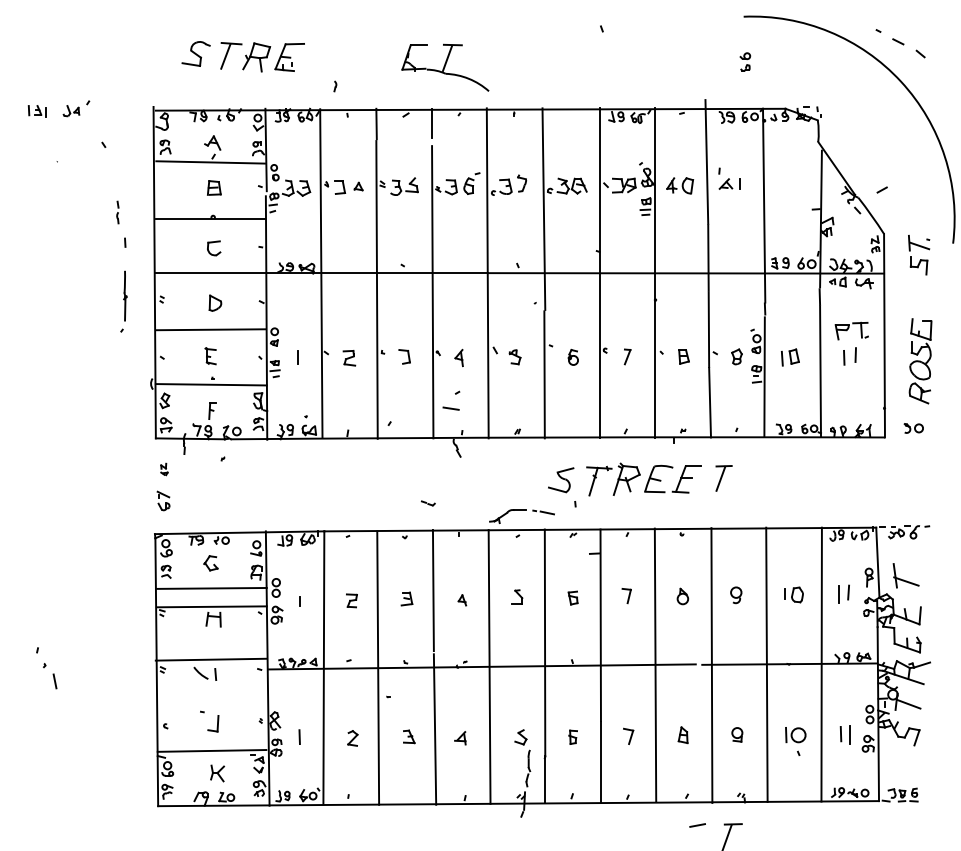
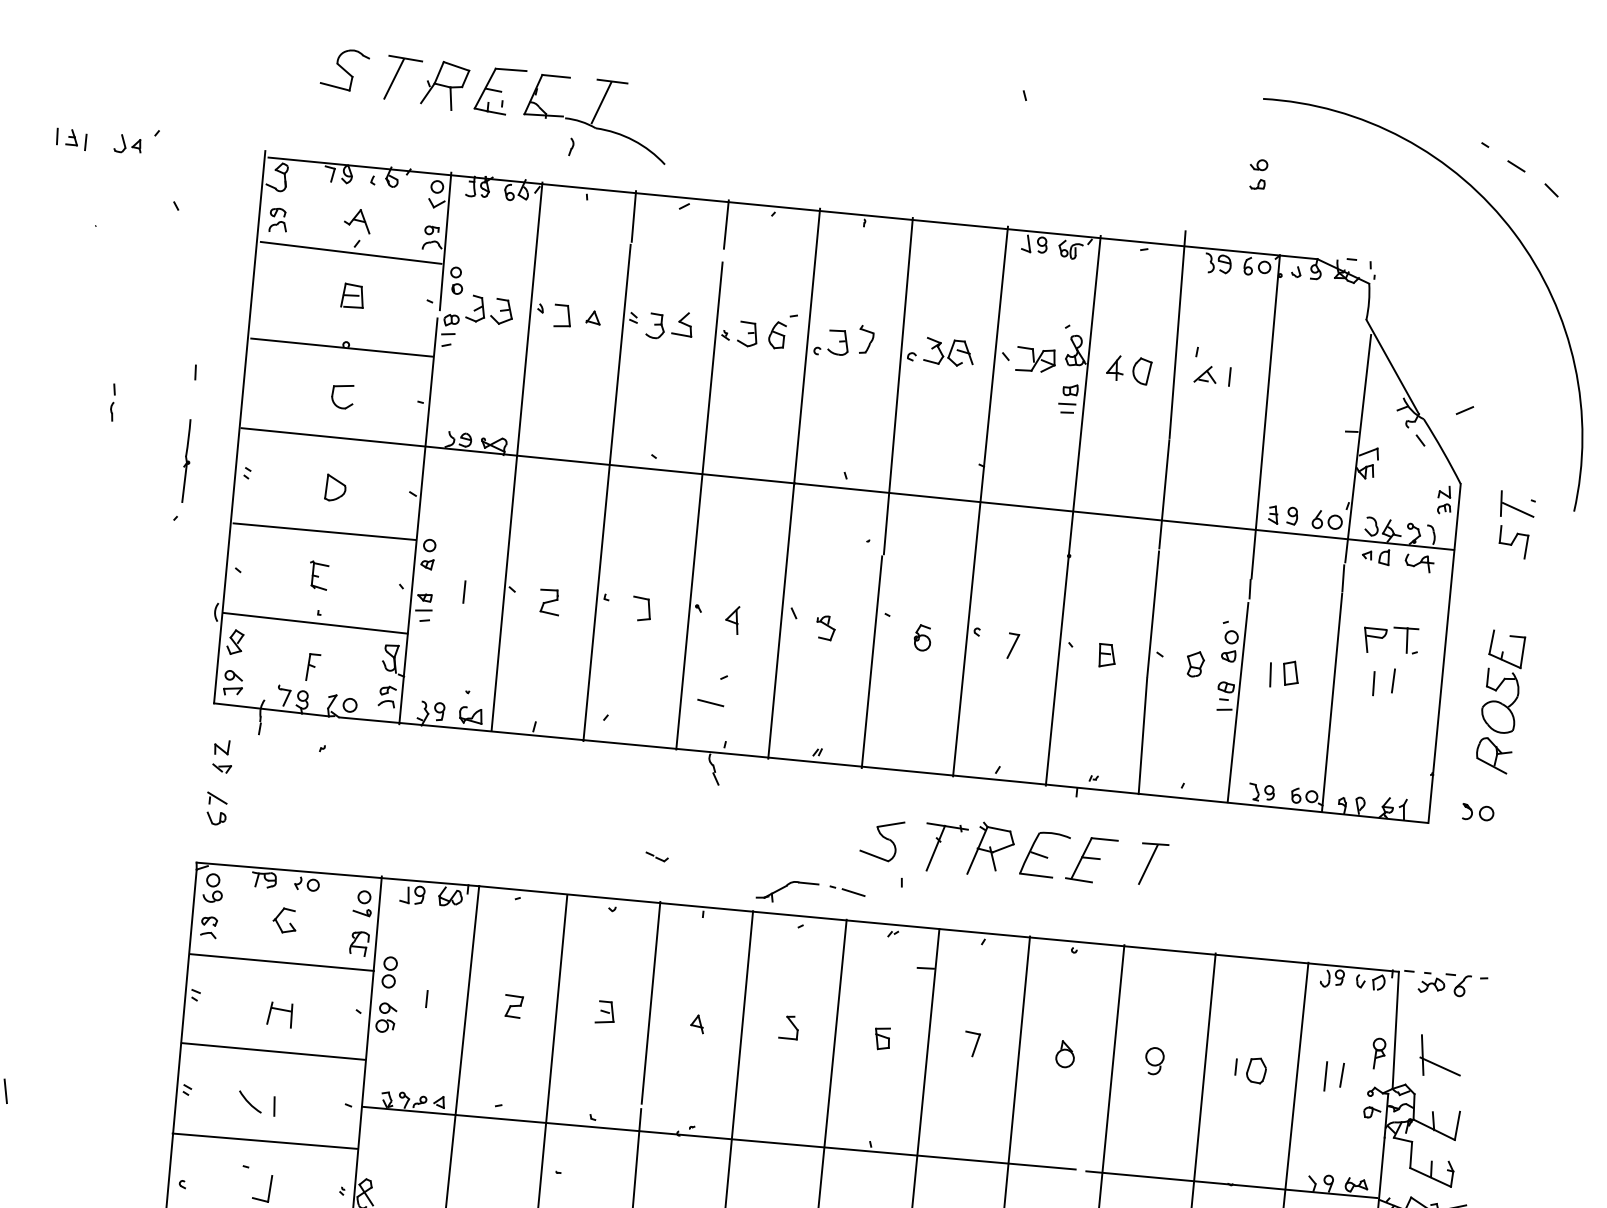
part: (445, 67) -> (596, 117), moved
part: (117, 212) -> (112, 402), moved
part: (164, 469) -> (223, 756), size x1.67
line: (211, 606) -> (272, 1050), moved
line: (210, 659) -> (263, 1140), moved

